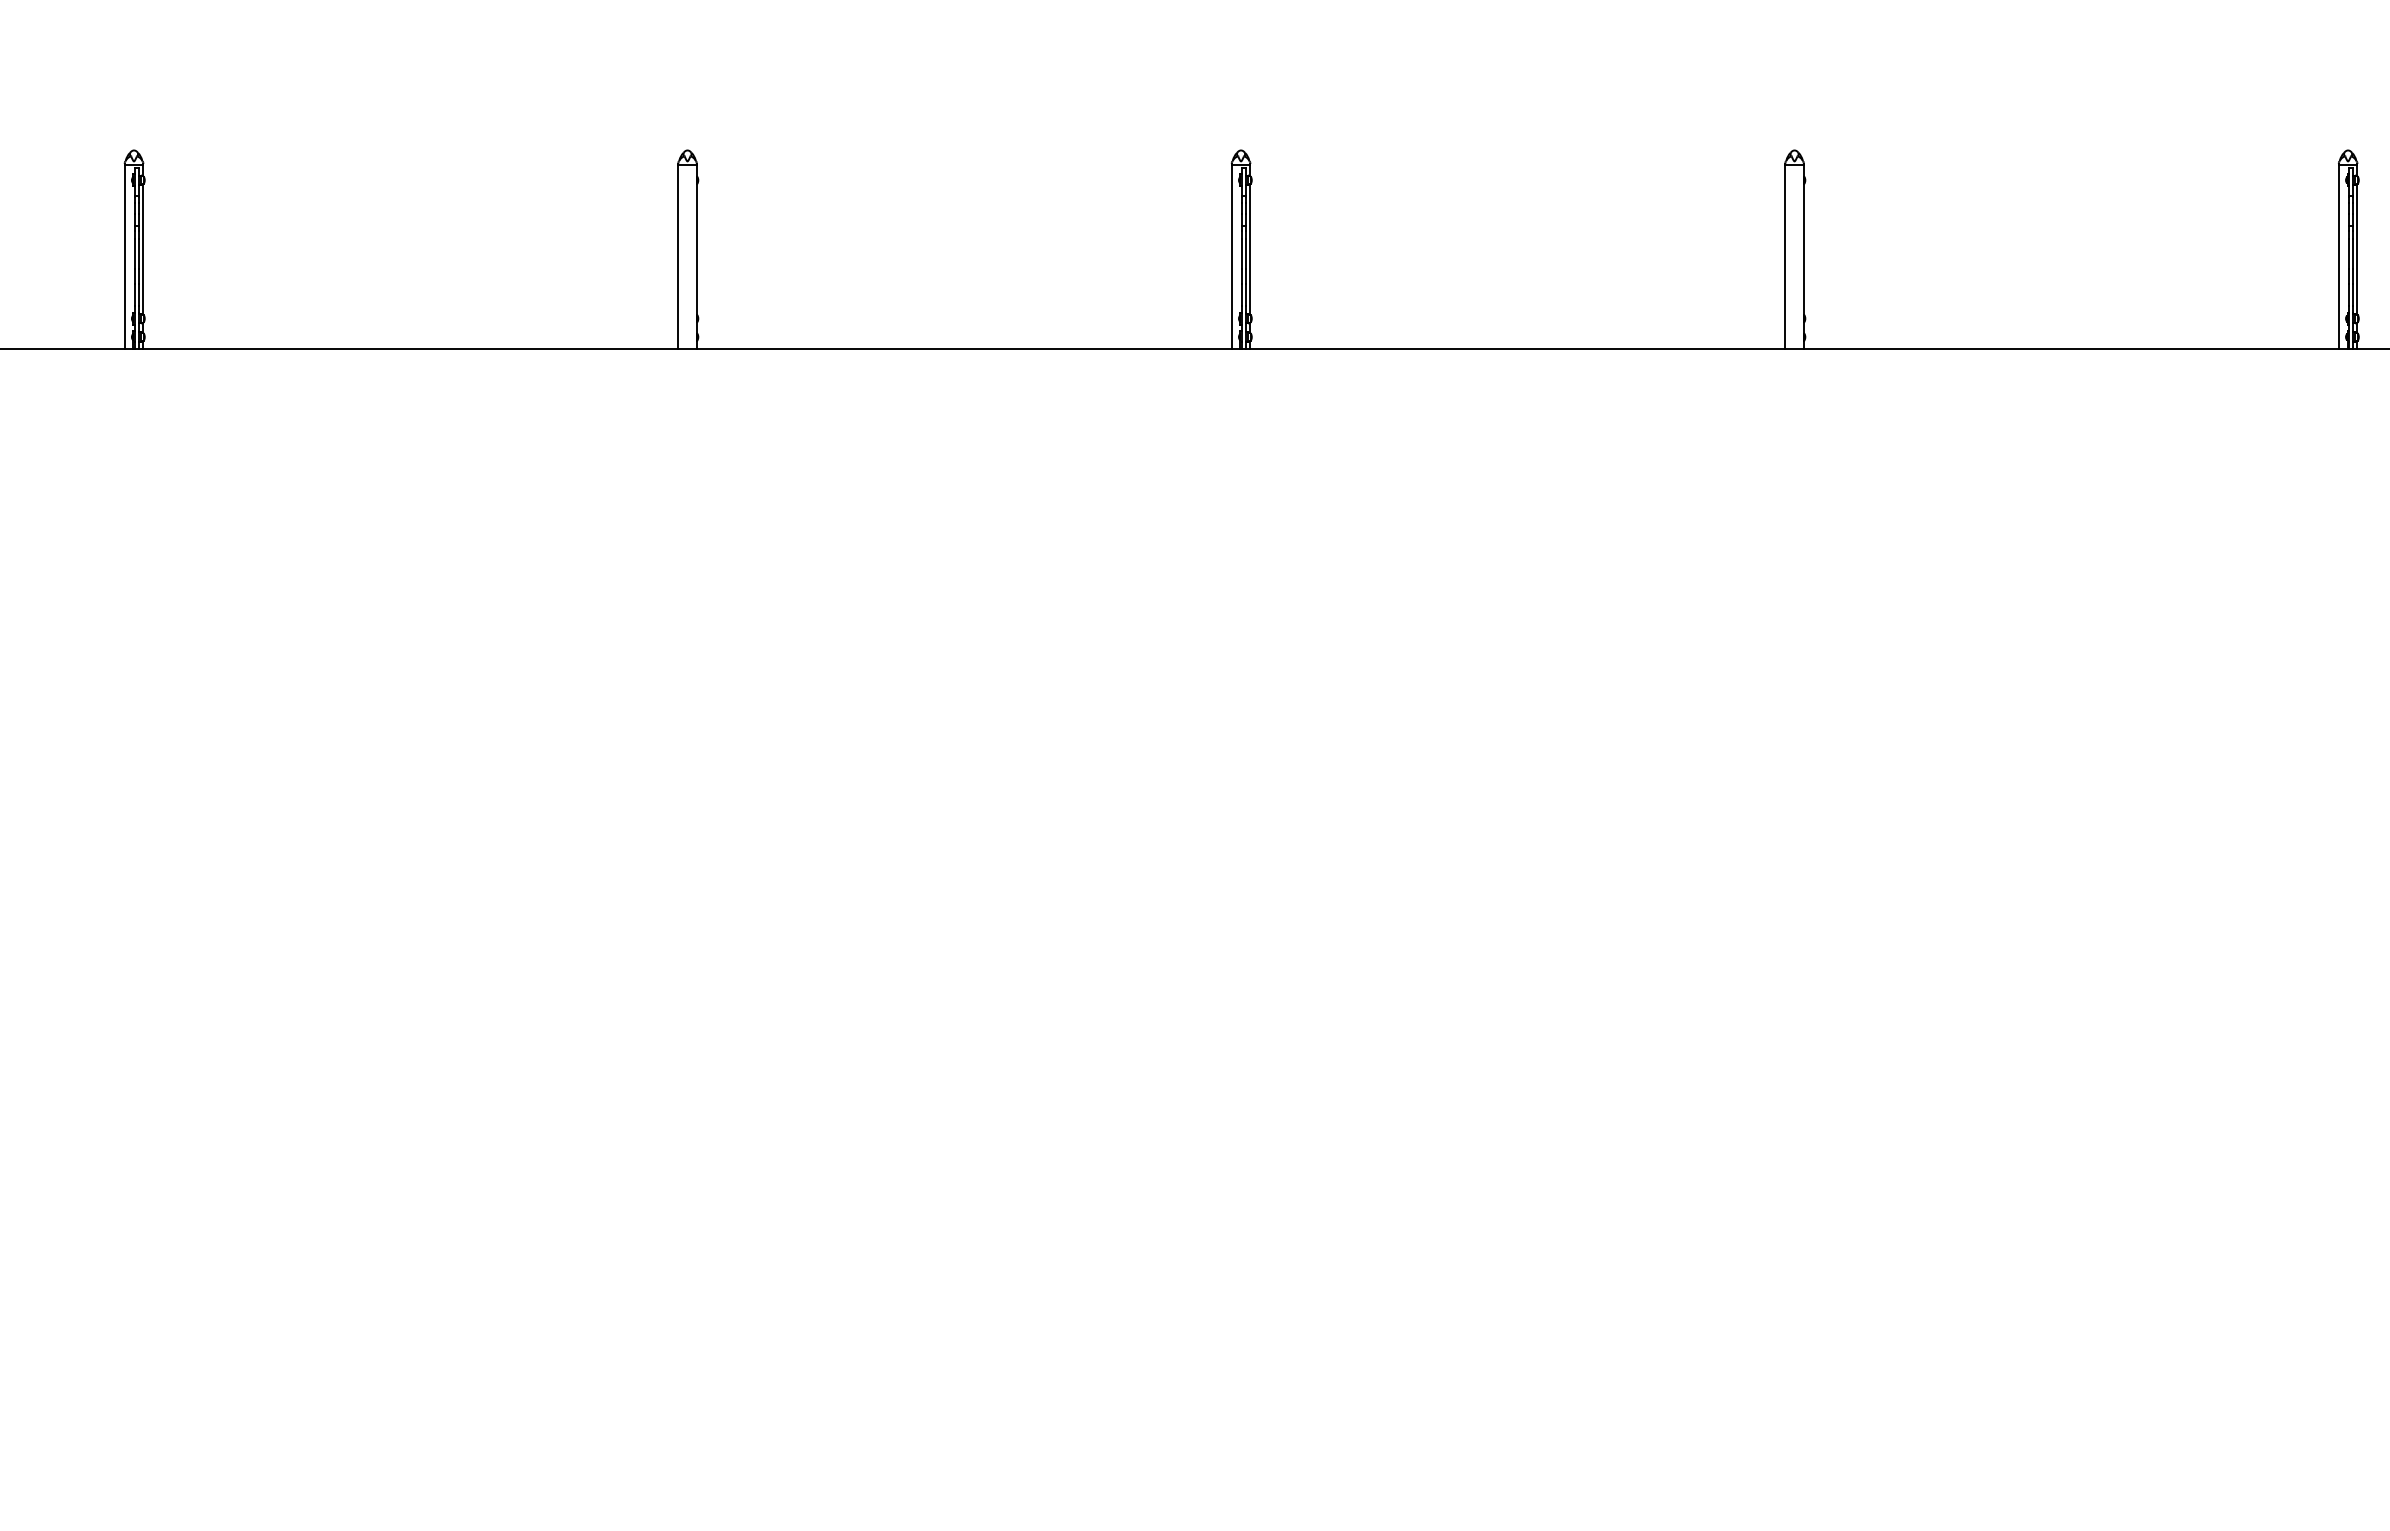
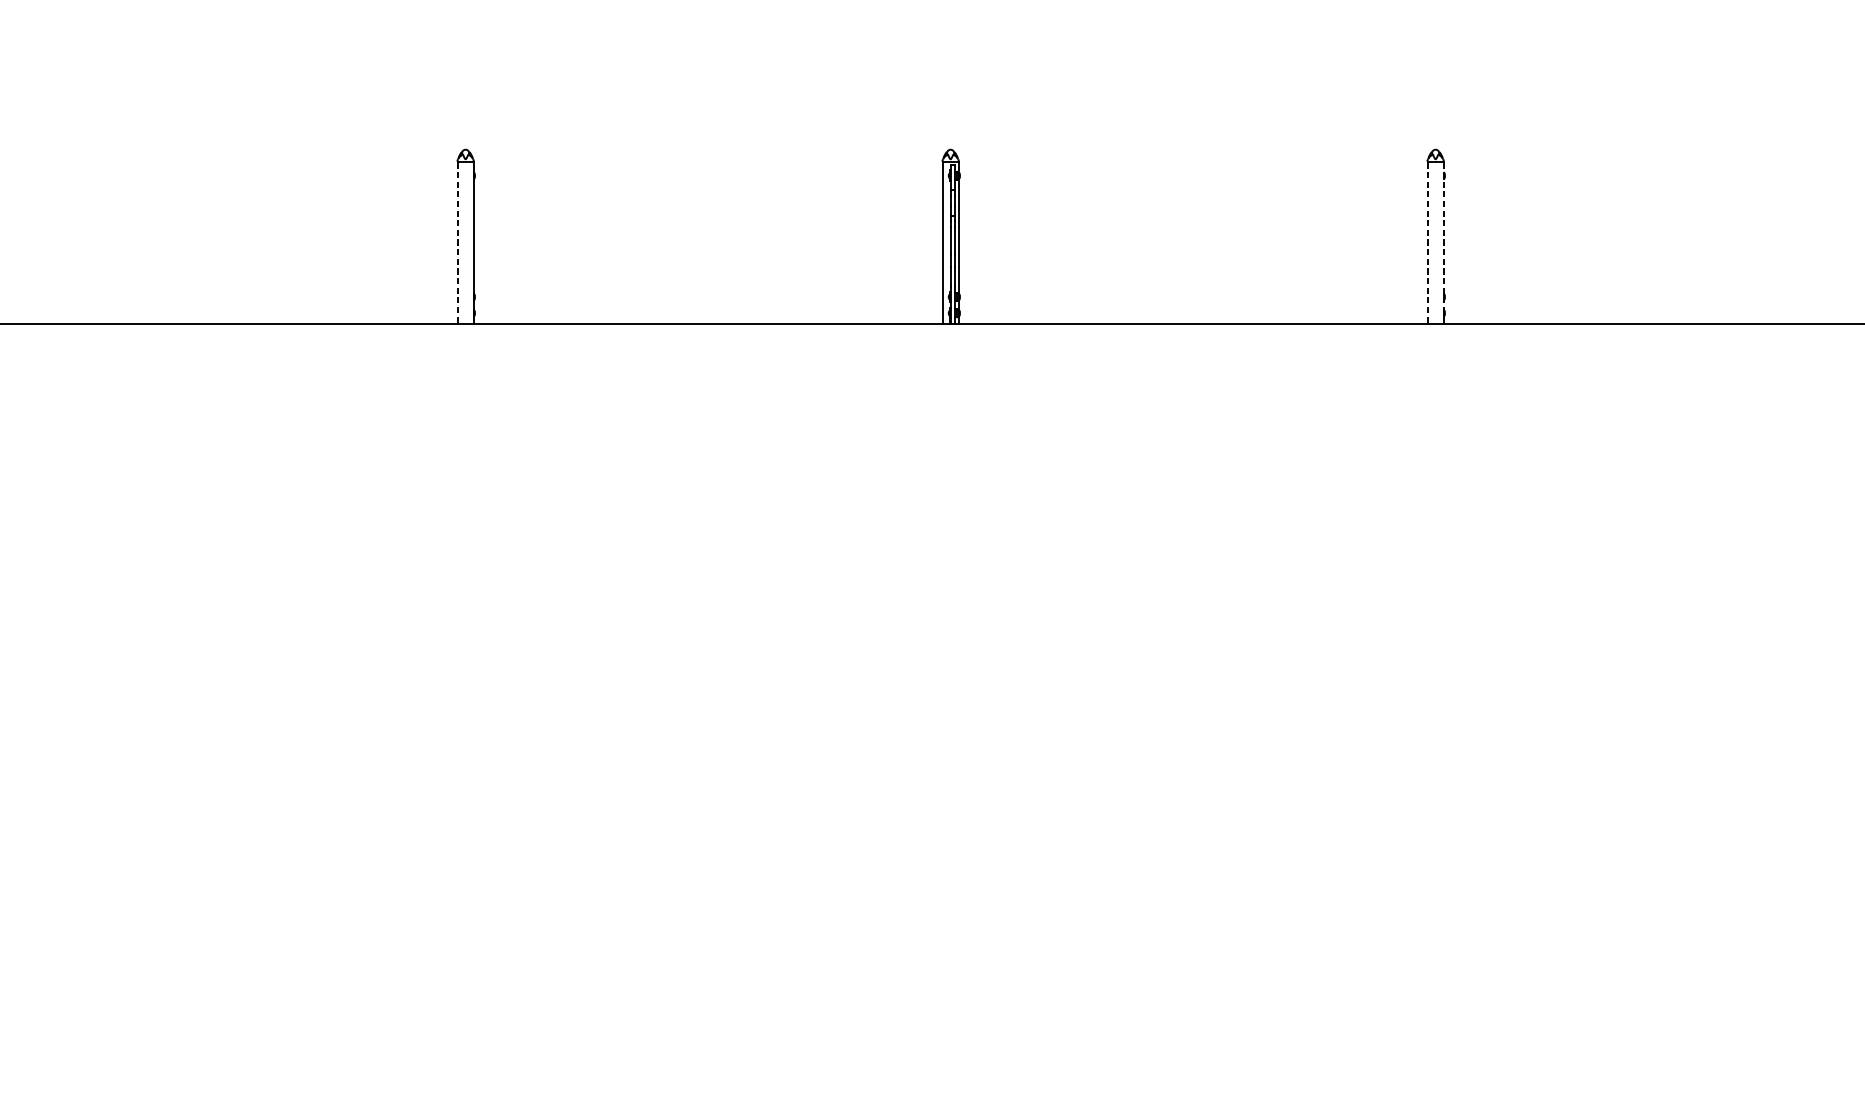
line: (678, 257) -> (457, 243), solid -> dashed
line: (1785, 257) -> (1427, 243), solid -> dashed
line: (1803, 257) -> (1443, 243), solid -> dashed

